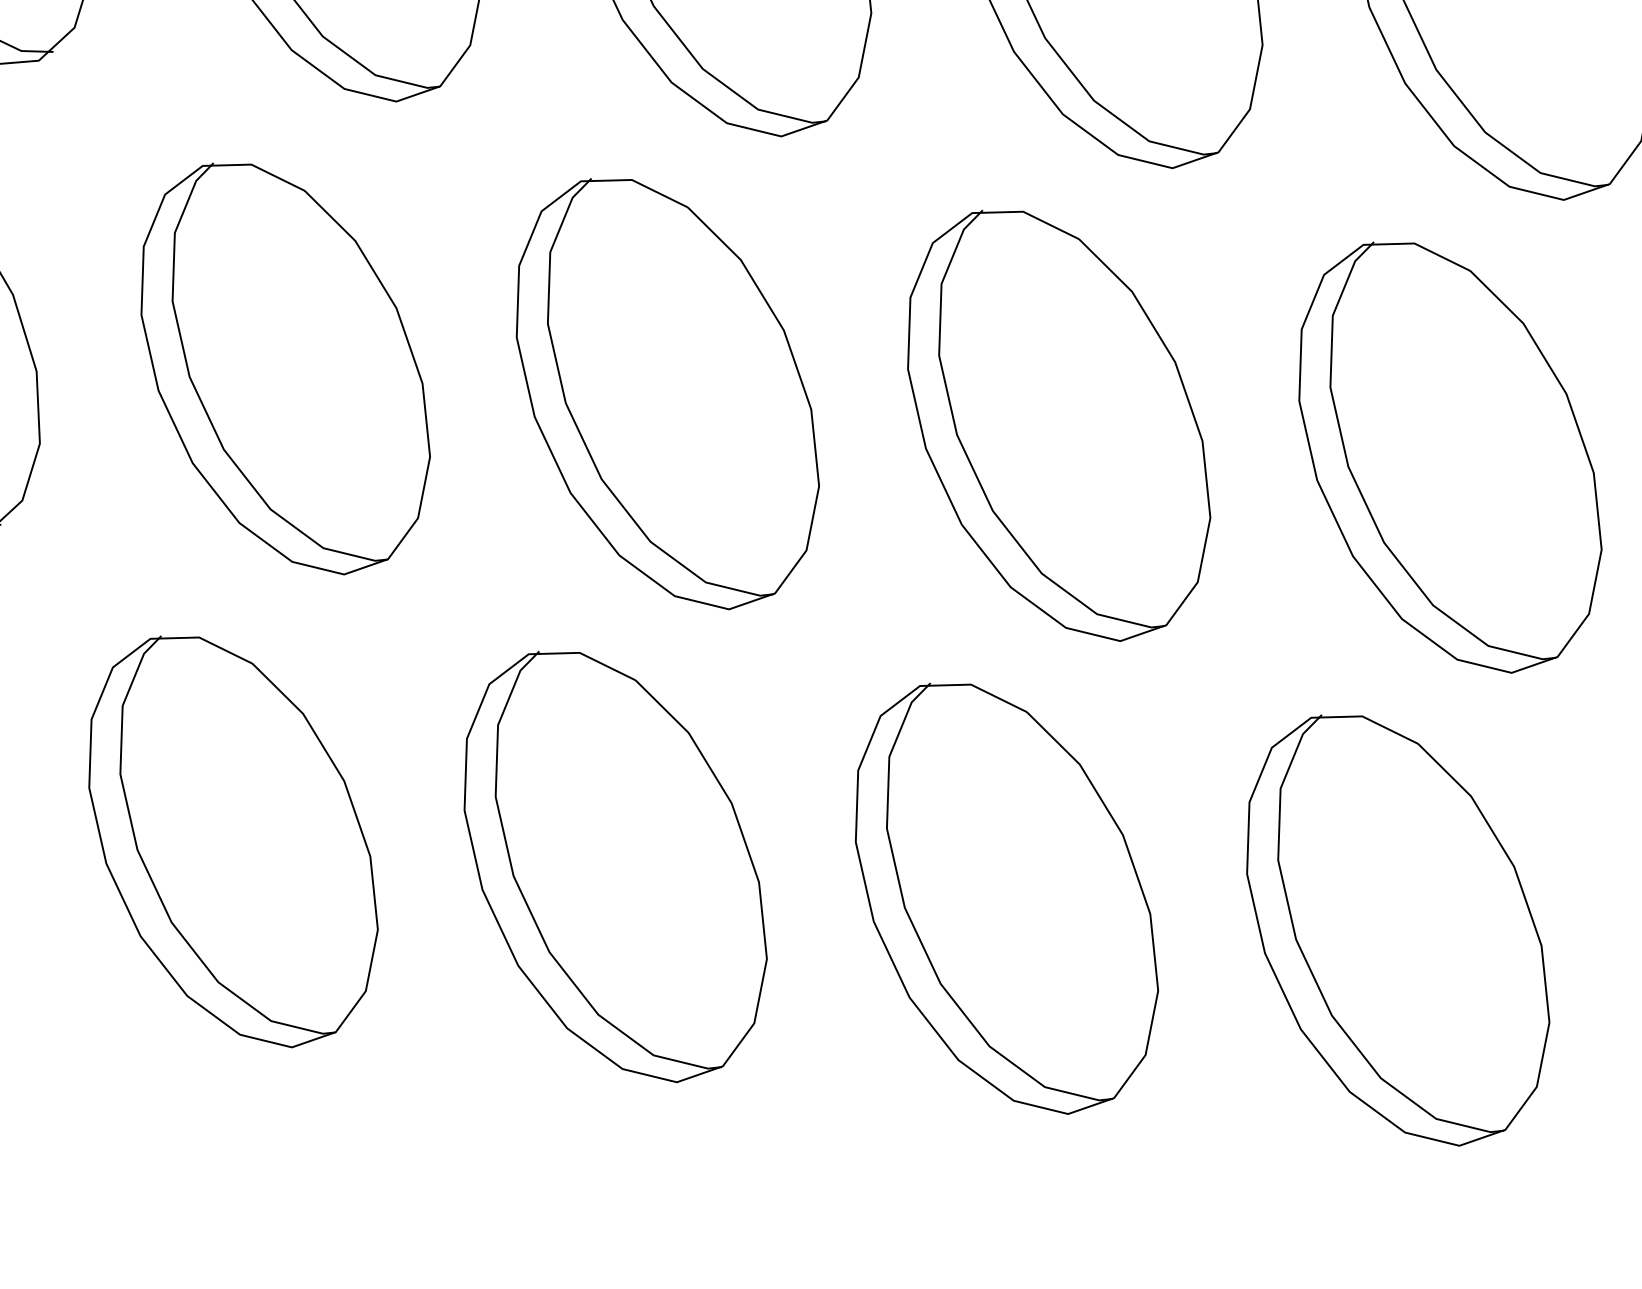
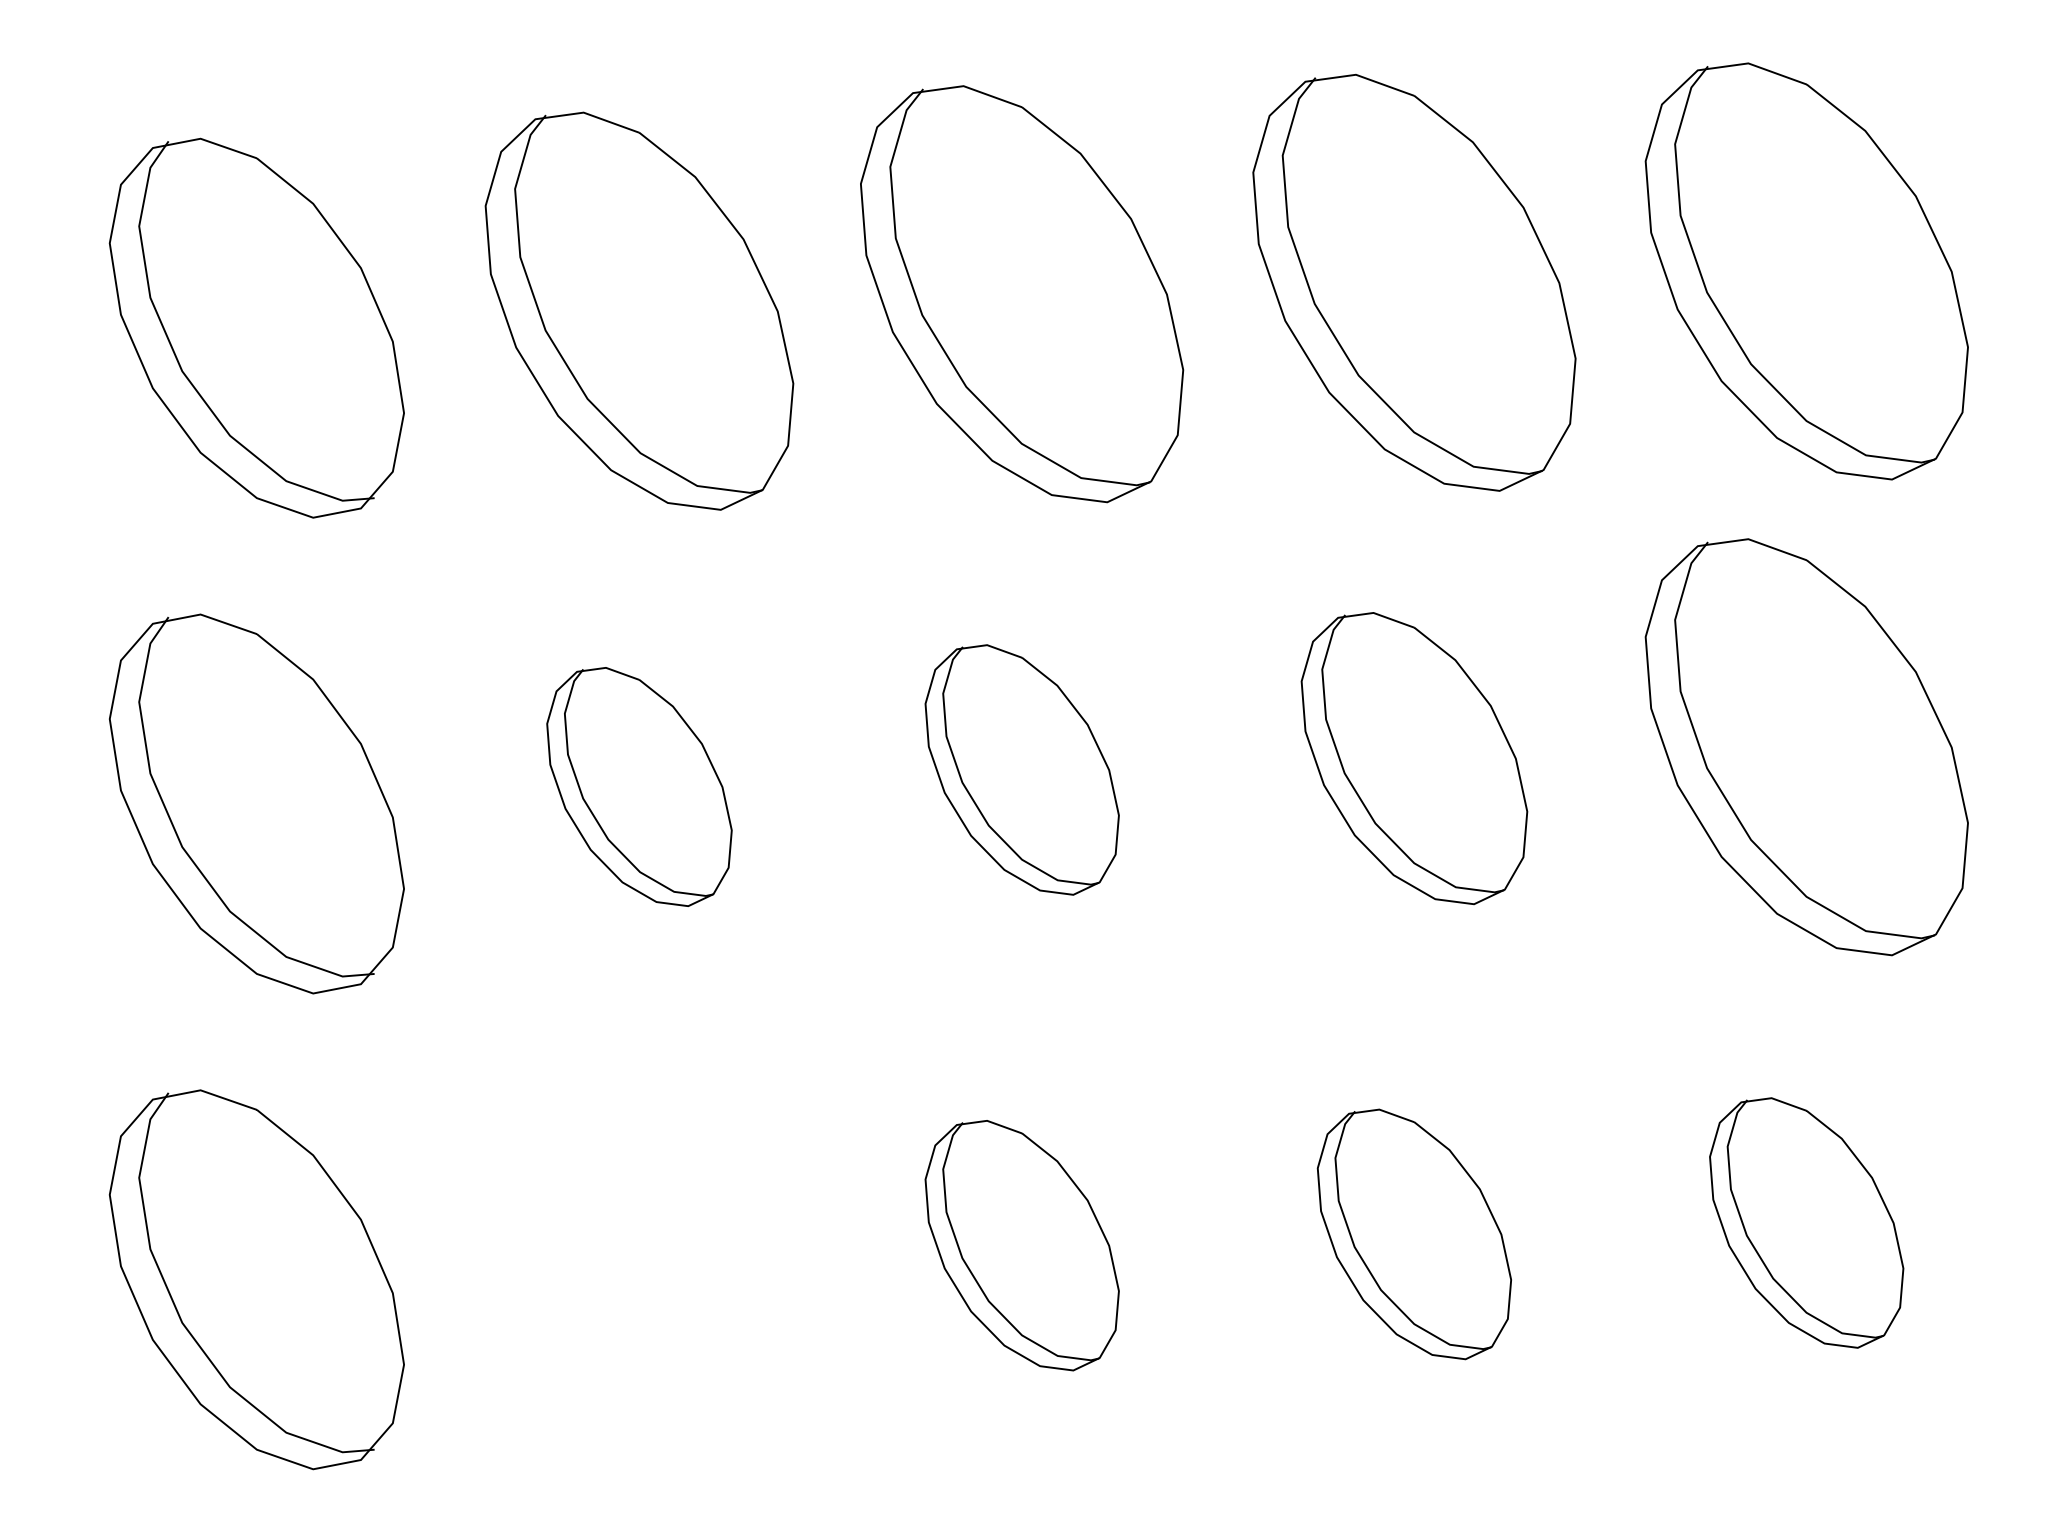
part: (285, 367) -> (639, 786), size x0.6
part: (667, 392) -> (1022, 769), size x0.6
part: (1058, 424) -> (1414, 758), size x0.7
part: (232, 840) -> (639, 1262), removed
part: (615, 865) -> (1022, 1245), size x0.6
part: (1006, 897) -> (1414, 1234), size x0.6
part: (1397, 929) -> (1806, 1222), size x0.6

